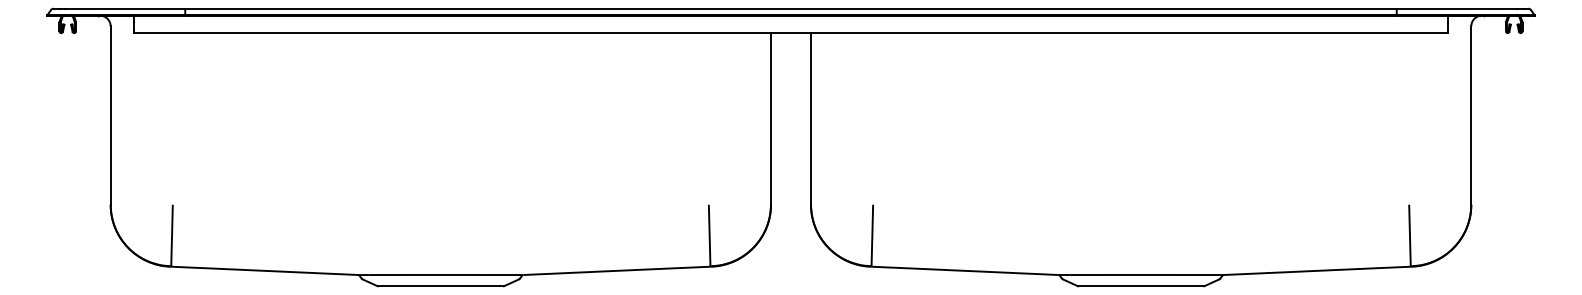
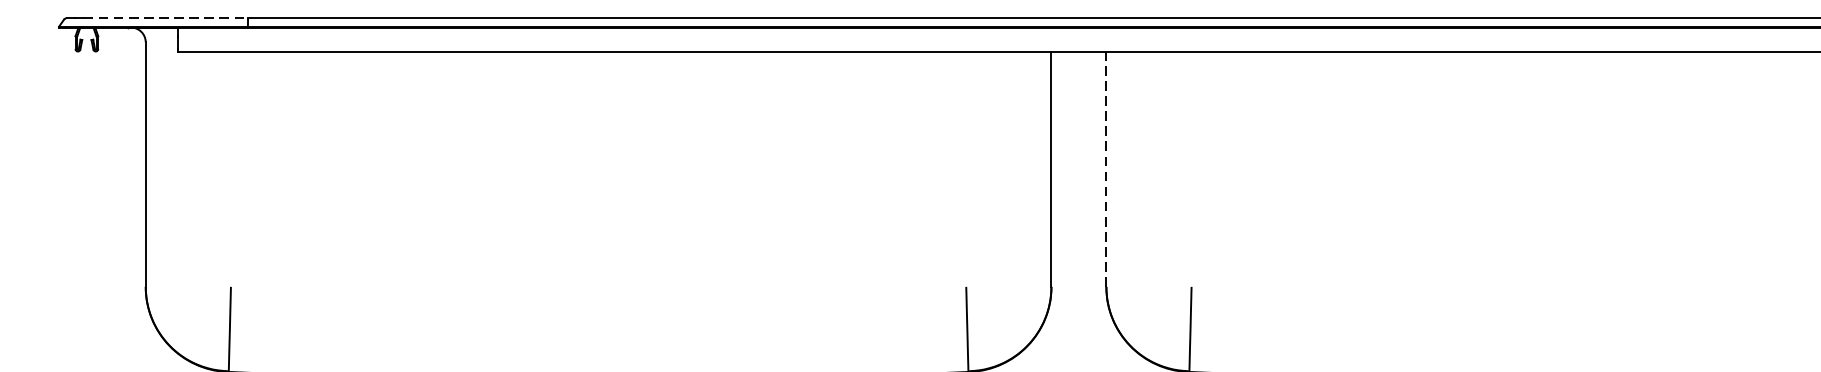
line: (125, 8) -> (166, 17), solid -> dashed
line: (811, 118) -> (1107, 168), solid -> dashed

